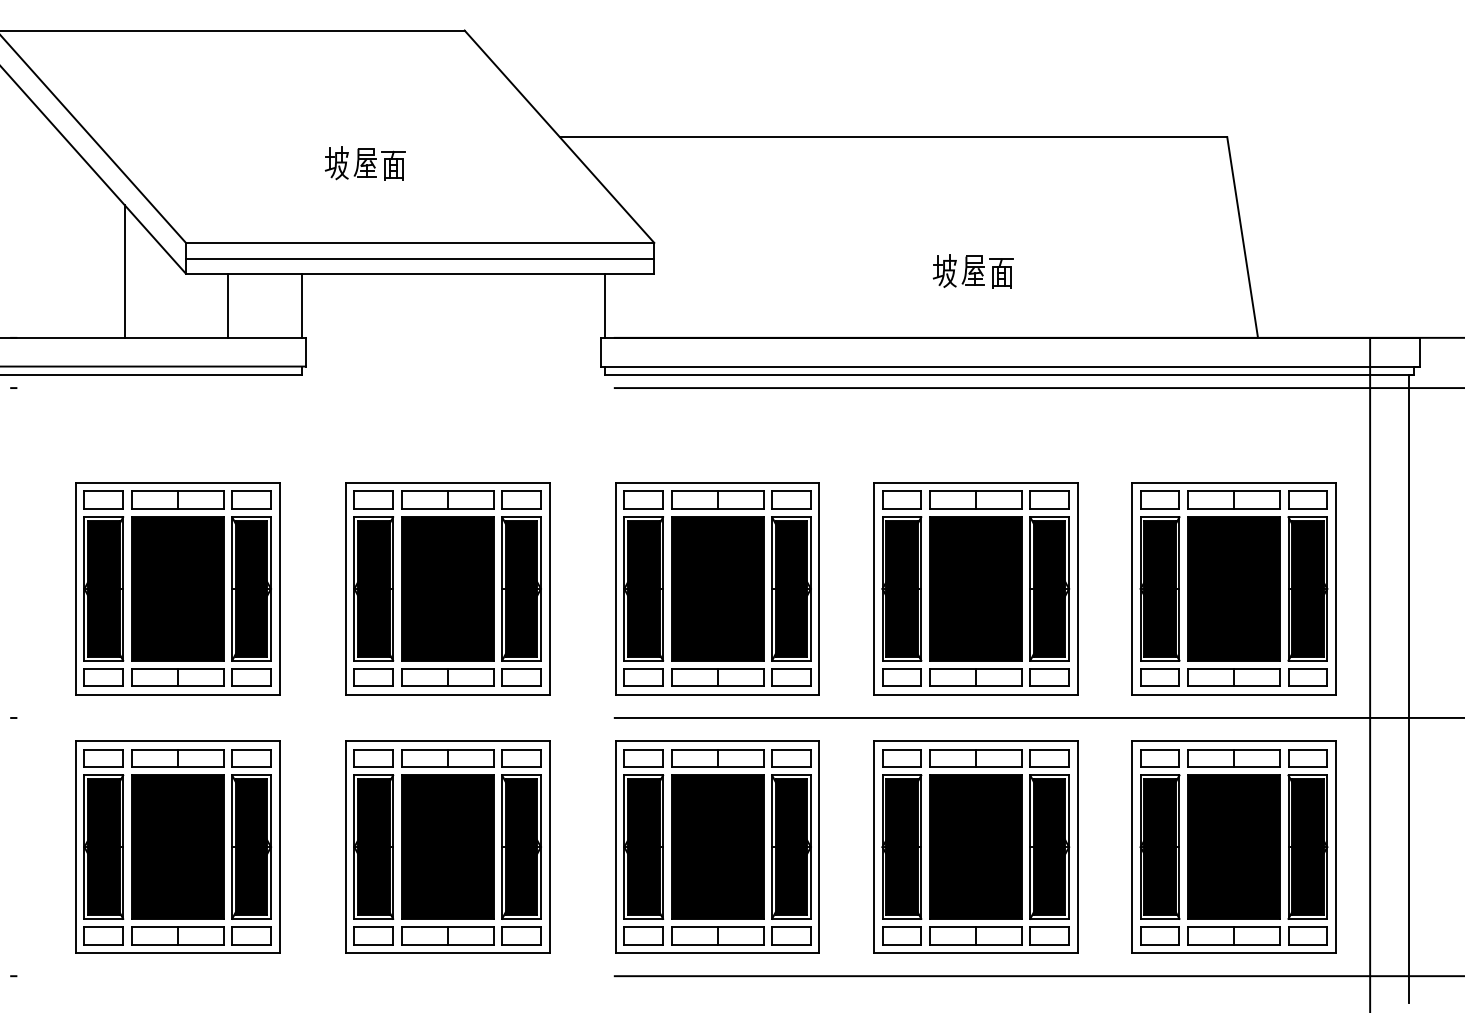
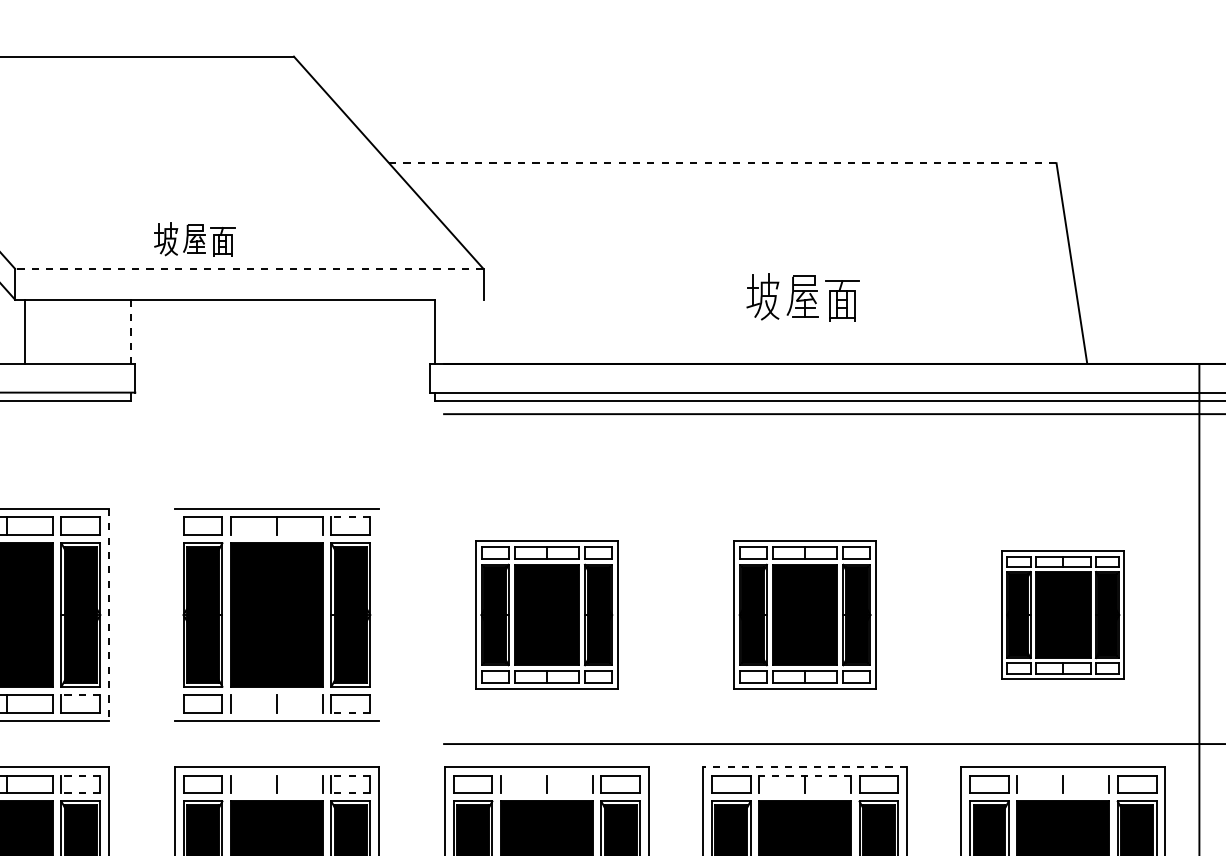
line: (893, 137) -> (722, 163), solid -> dashed
part: (364, 163) -> (193, 239), moved
line: (419, 242) -> (248, 268), solid -> dashed
line: (419, 258) -> (248, 284), removed
part: (972, 271) -> (801, 297), size x1.4
line: (629, 273) -> (458, 299), removed
line: (227, 305) -> (24, 331), moved
line: (301, 306) -> (130, 332), solid -> dashed
line: (521, 491) -> (350, 517), solid -> dashed
line: (447, 508) -> (276, 534), removed
line: (345, 588) -> (174, 614), removed
line: (549, 588) -> (378, 614), removed
part: (717, 588) -> (546, 614), size x0.7
part: (975, 588) -> (804, 614), size x0.7
part: (1233, 588) -> (1062, 614), size x0.6
line: (279, 589) -> (108, 615), solid -> dashed
line: (251, 669) -> (80, 695), solid -> dashed
line: (447, 669) -> (276, 695), removed
line: (447, 686) -> (276, 712), removed
line: (521, 686) -> (350, 712), solid -> dashed
line: (975, 740) -> (804, 766), solid -> dashed
line: (251, 749) -> (80, 775), solid -> dashed
line: (447, 749) -> (276, 775), removed
line: (521, 749) -> (350, 775), solid -> dashed
line: (717, 749) -> (546, 775), removed
line: (975, 749) -> (804, 775), solid -> dashed
line: (1233, 749) -> (1062, 775), removed
line: (251, 766) -> (80, 792), solid -> dashed
line: (447, 766) -> (276, 792), removed
line: (521, 766) -> (350, 792), solid -> dashed
line: (717, 766) -> (546, 792), removed
line: (975, 766) -> (804, 792), removed
line: (1233, 766) -> (1062, 792), removed

